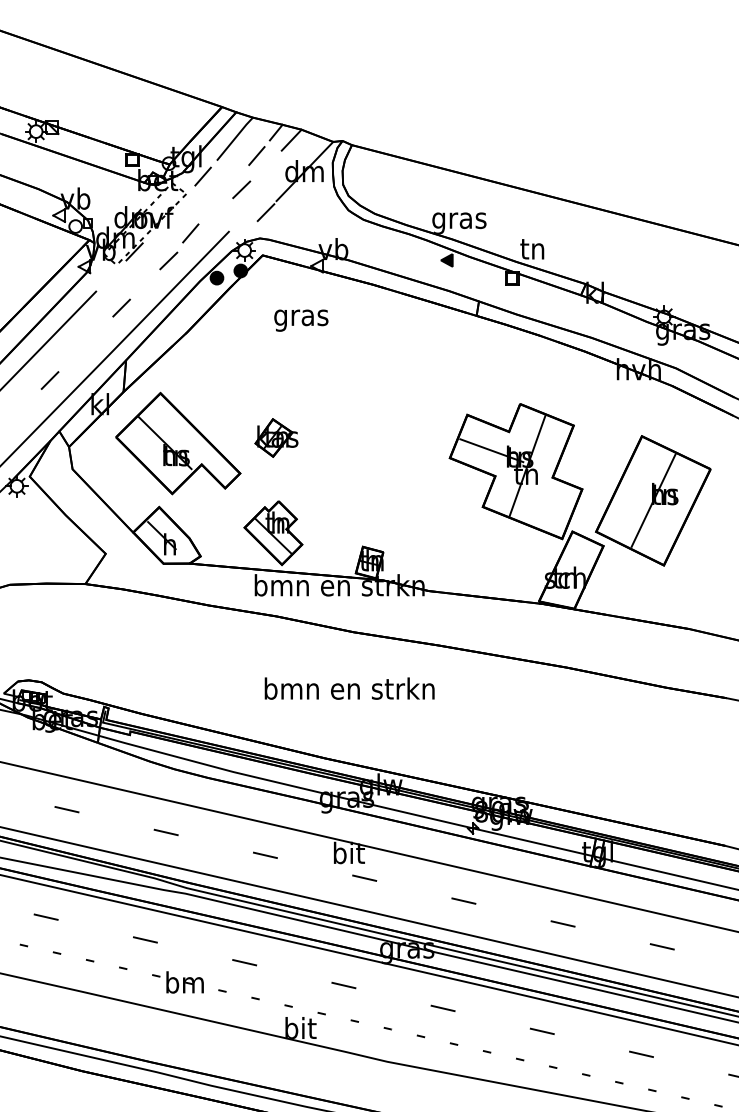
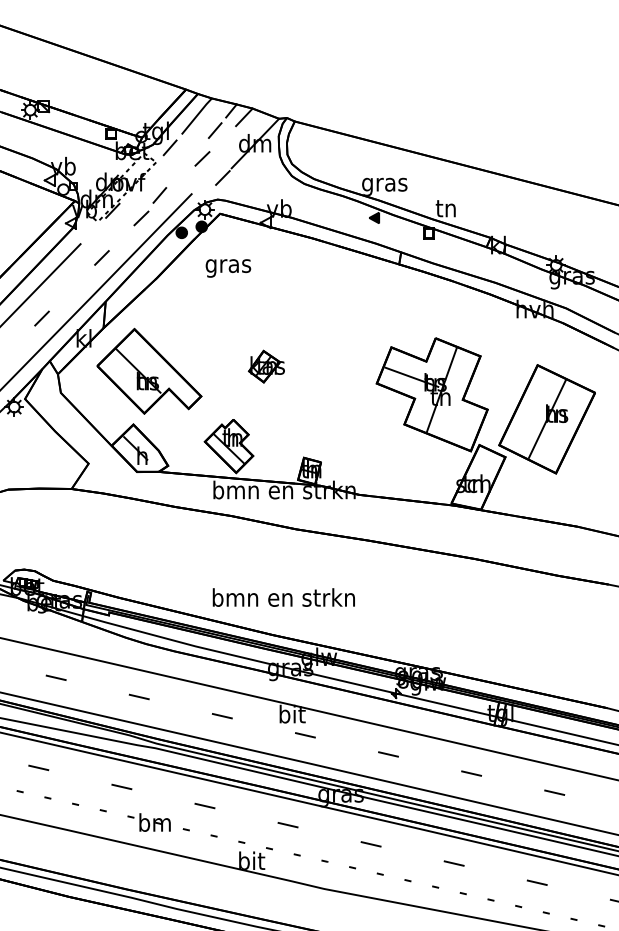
text: (301, 320) -> (228, 268), moved
part: (275, 437) -> (265, 366), moved
text: (349, 688) -> (283, 597), moved

